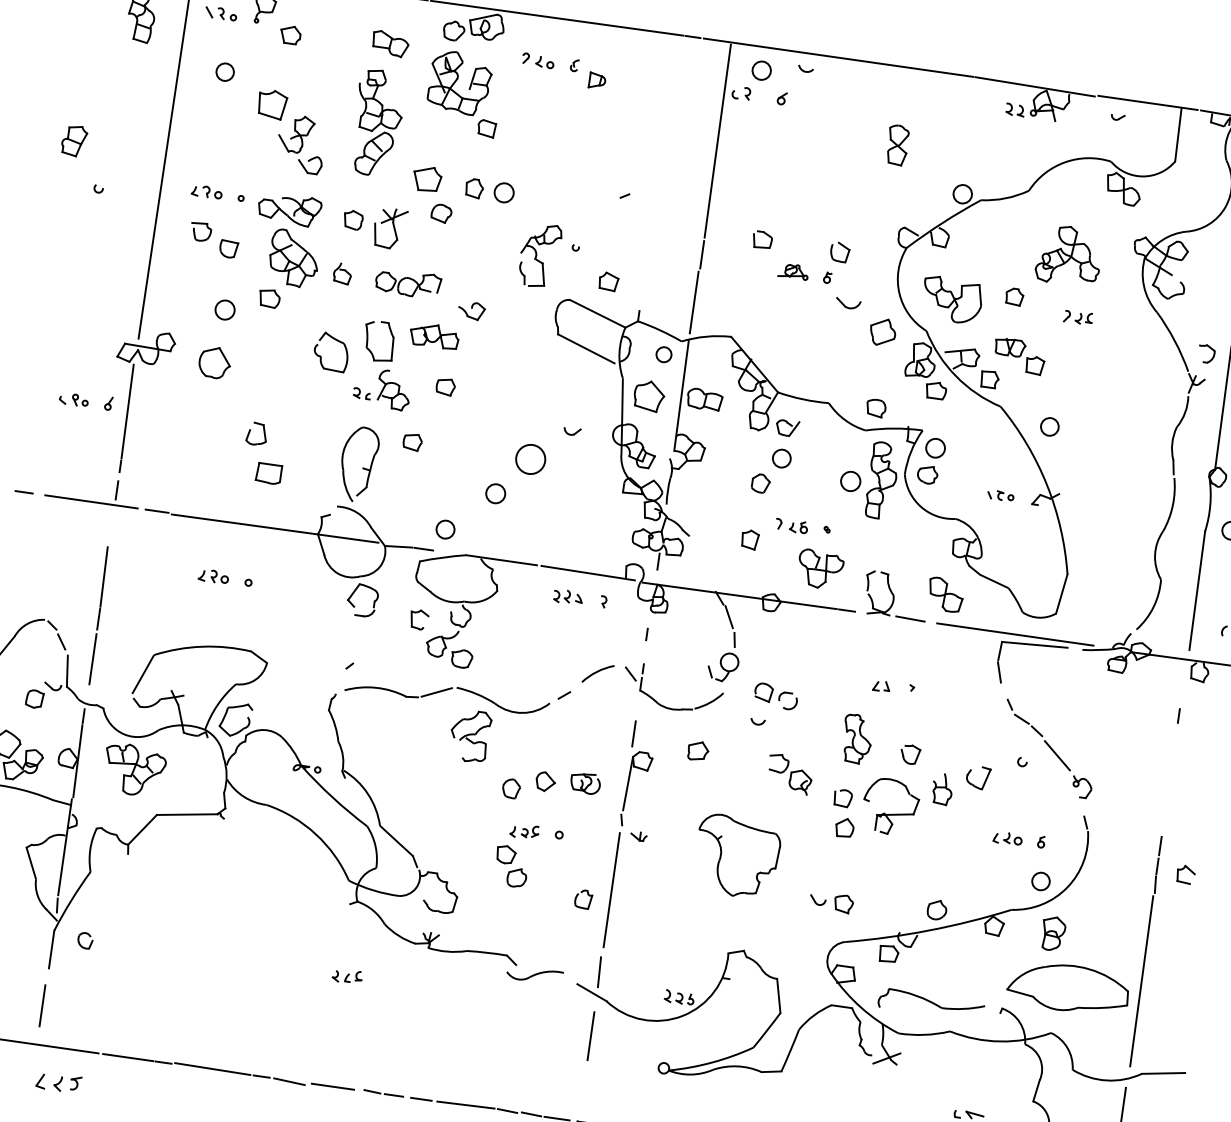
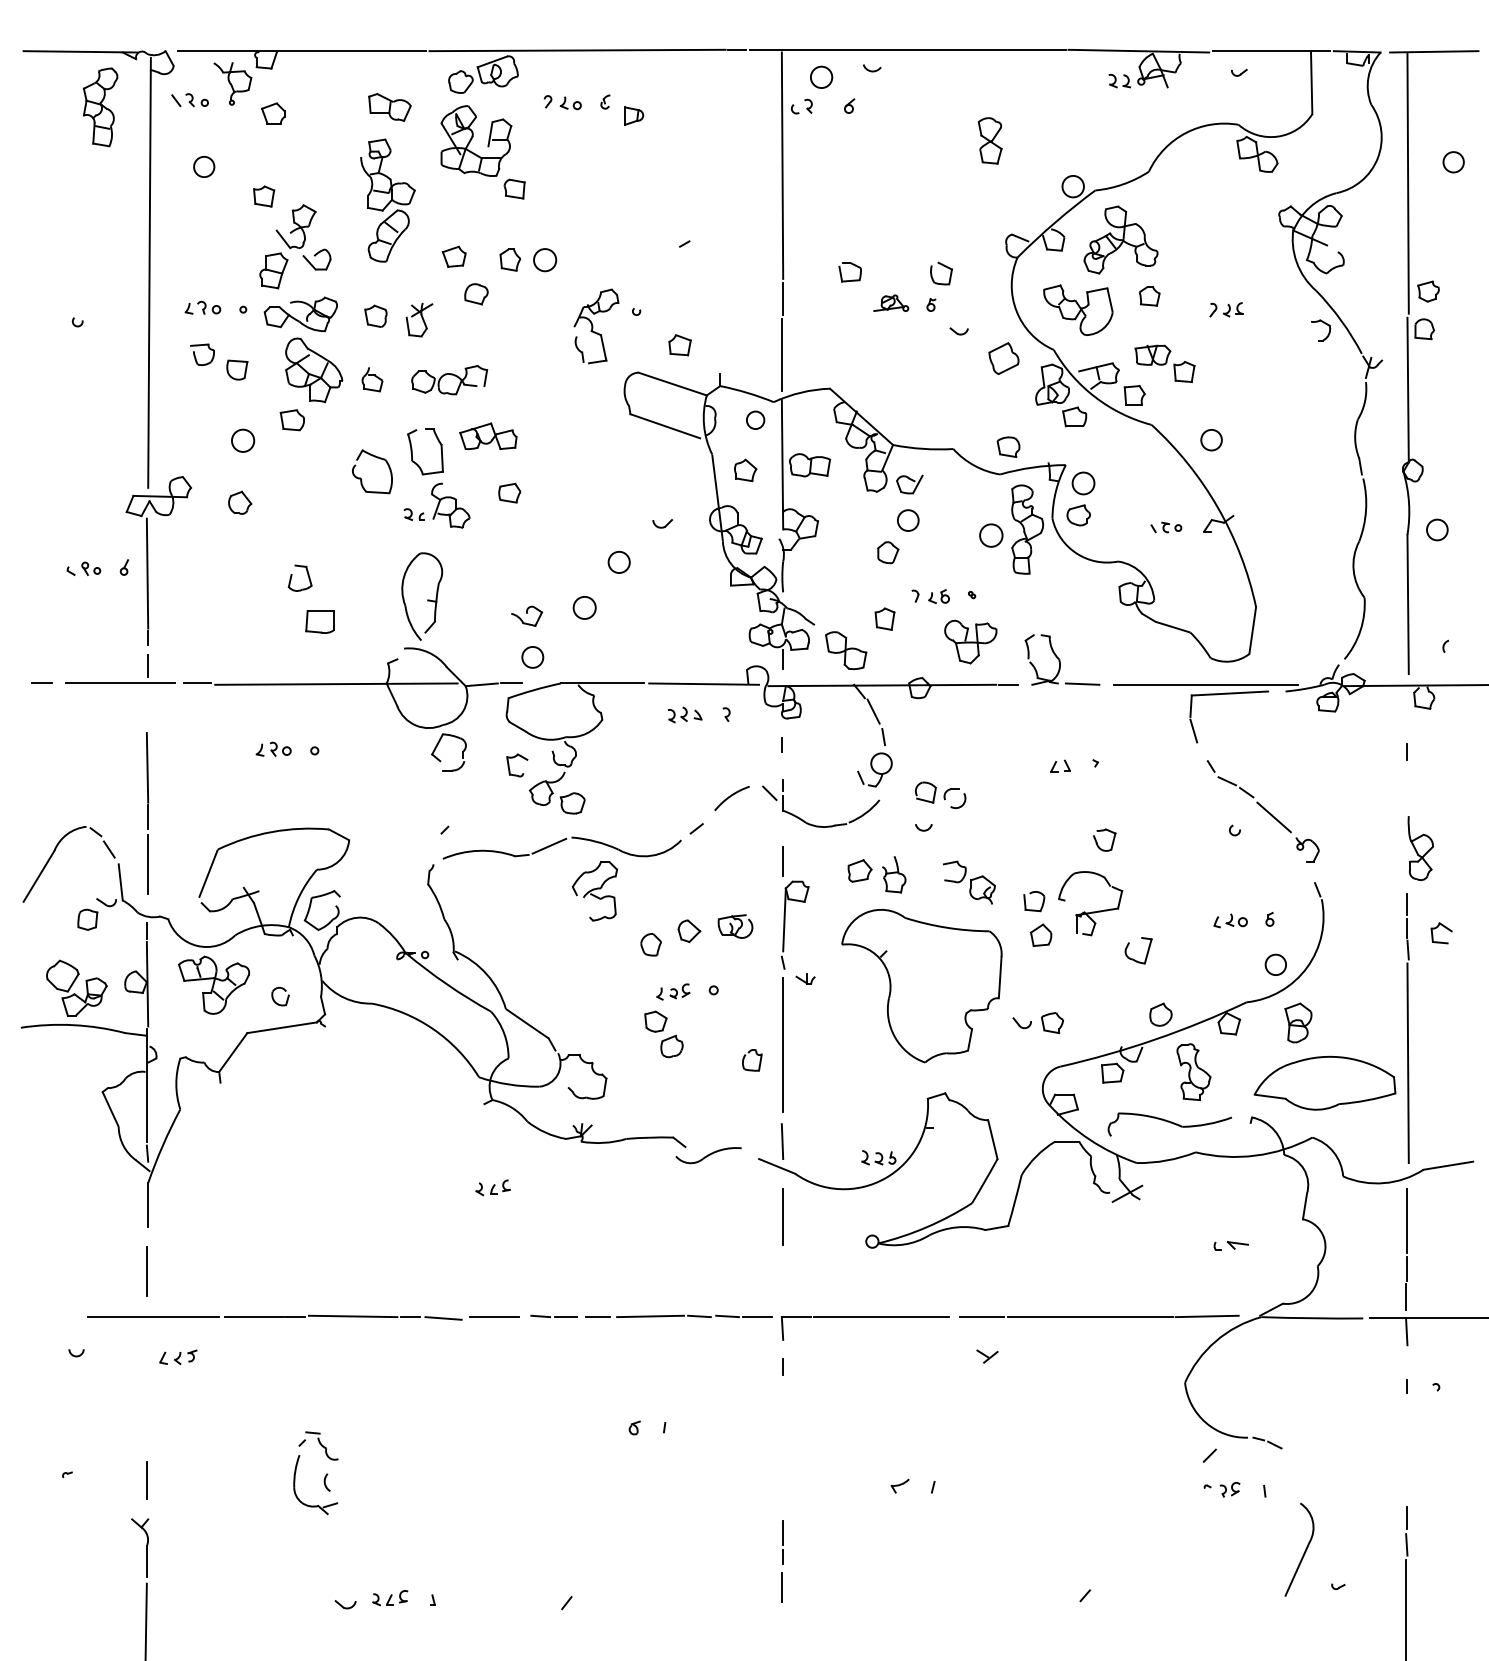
part: (272, 104) -> (264, 196), size x0.62
part: (74, 140) -> (273, 270), moved
part: (426, 178) -> (453, 256), size x0.71
part: (389, 229) -> (419, 320), size x0.71
part: (1068, 255) -> (1120, 239), moved
part: (847, 303) -> (958, 331), size x0.62
part: (472, 310) -> (527, 615), moved
part: (1211, 349) -> (1325, 324), moved
part: (215, 362) -> (240, 502), size x0.62
part: (649, 396) -> (745, 470), size x0.62
part: (412, 441) -> (480, 561), removed
circle: (530, 458) -> (618, 561), size x0.62
part: (945, 594) -> (846, 650), moved
part: (856, 738) -> (1193, 1071), moved
part: (984, 781) -> (1146, 953), moved
part: (942, 788) -> (894, 874), moved
part: (1178, 799) -> (1420, 848), added
part: (736, 856) -> (921, 986), size x1.67
part: (88, 935) -> (283, 990), moved
part: (58, 1082) -> (178, 1357), size x0.71

